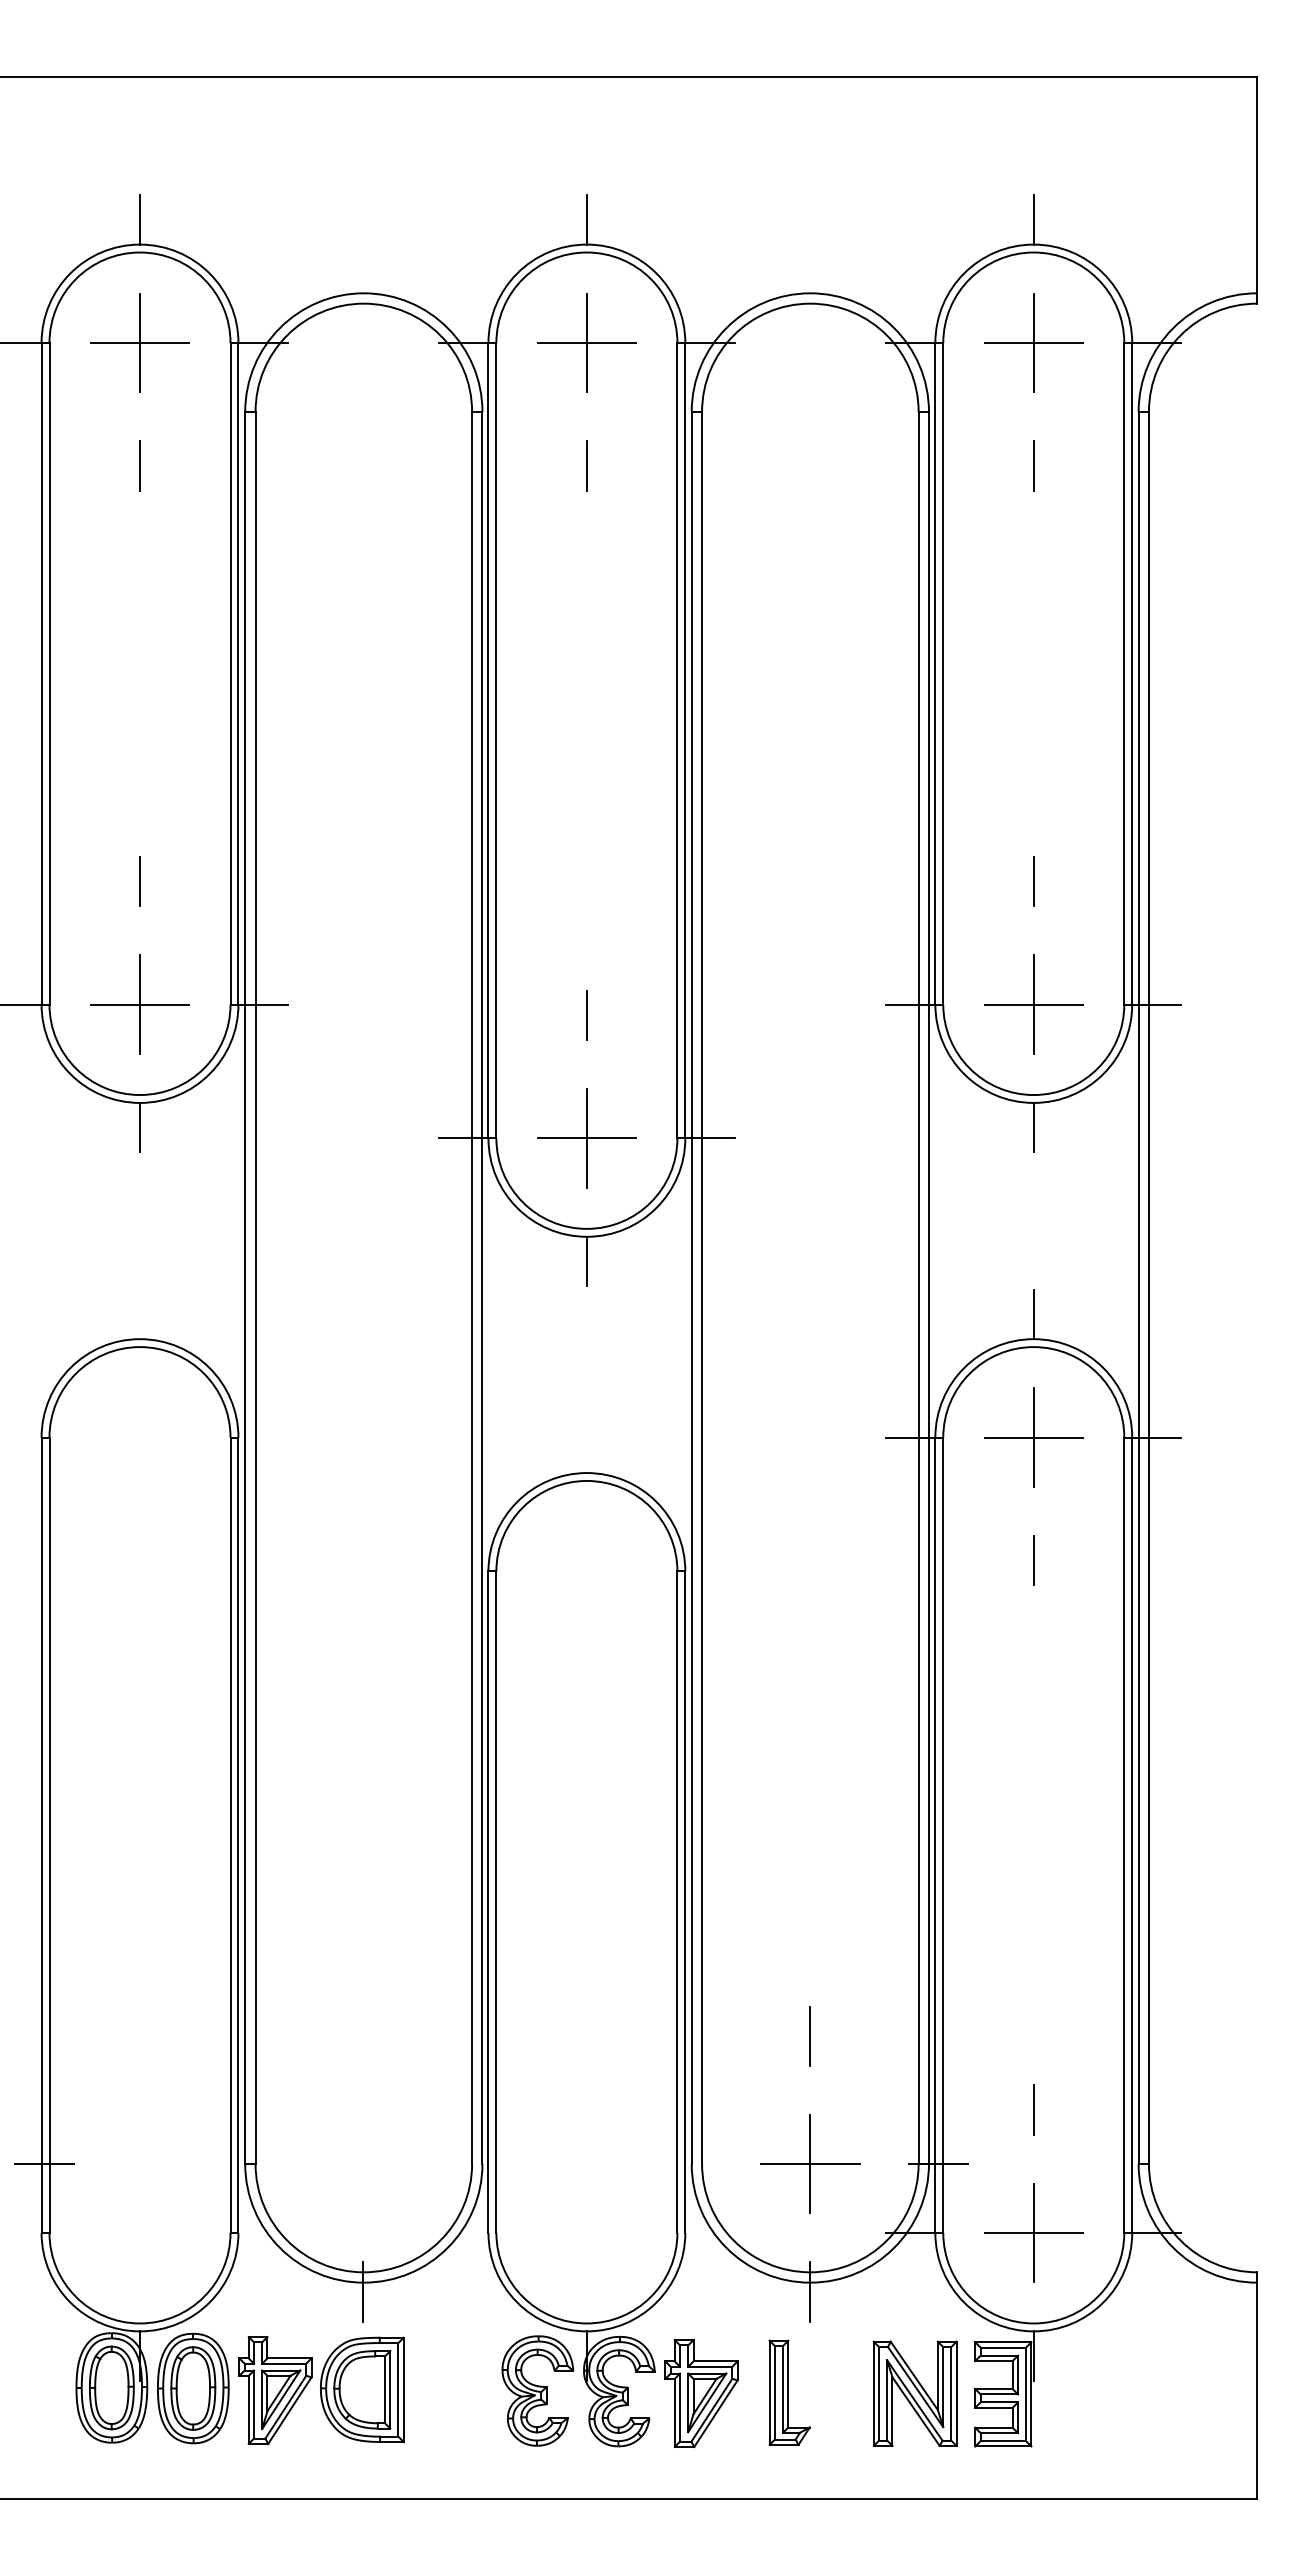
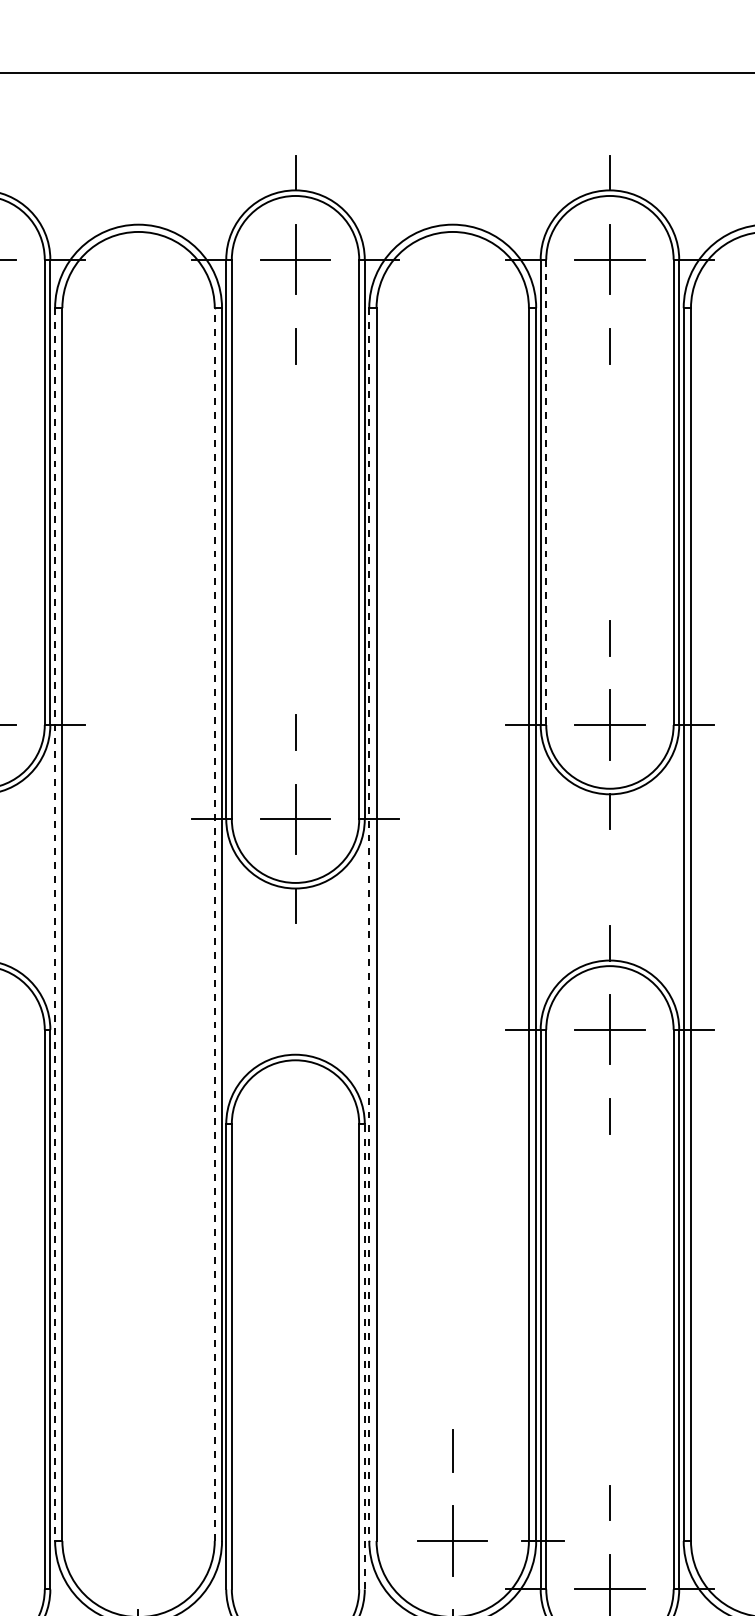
line: (943, 673) -> (546, 492), solid -> dashed
line: (472, 1287) -> (215, 924), solid -> dashed
line: (245, 1288) -> (55, 924), solid -> dashed
line: (691, 1288) -> (369, 924), solid -> dashed
line: (685, 1902) -> (364, 1356), solid -> dashed

